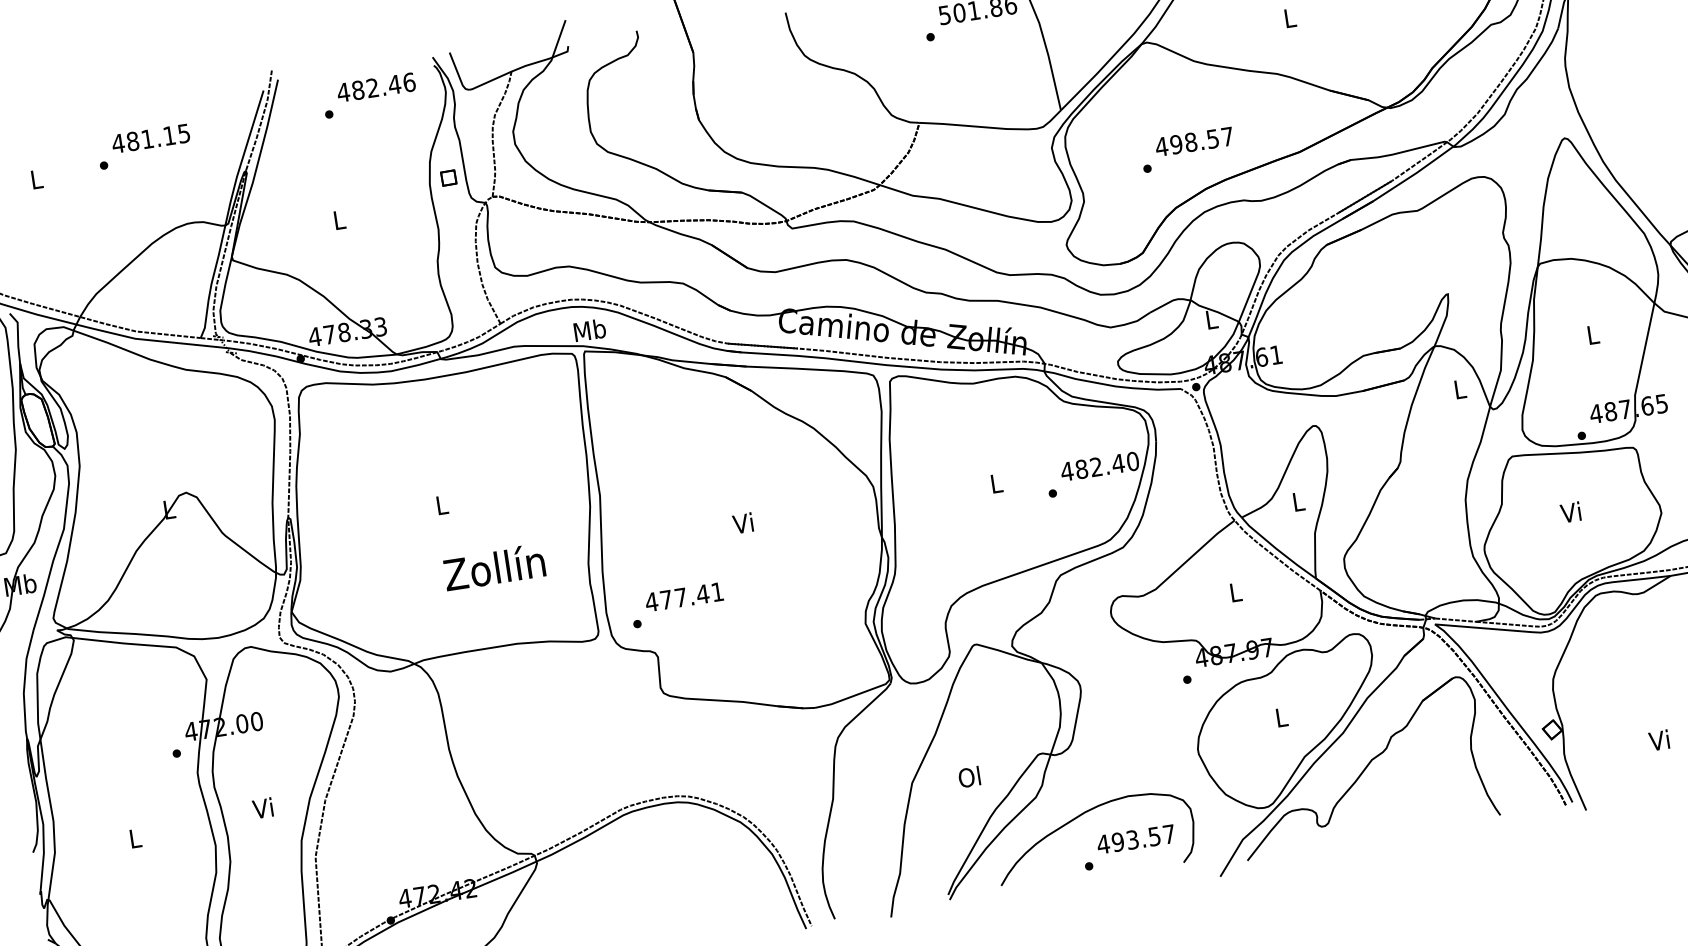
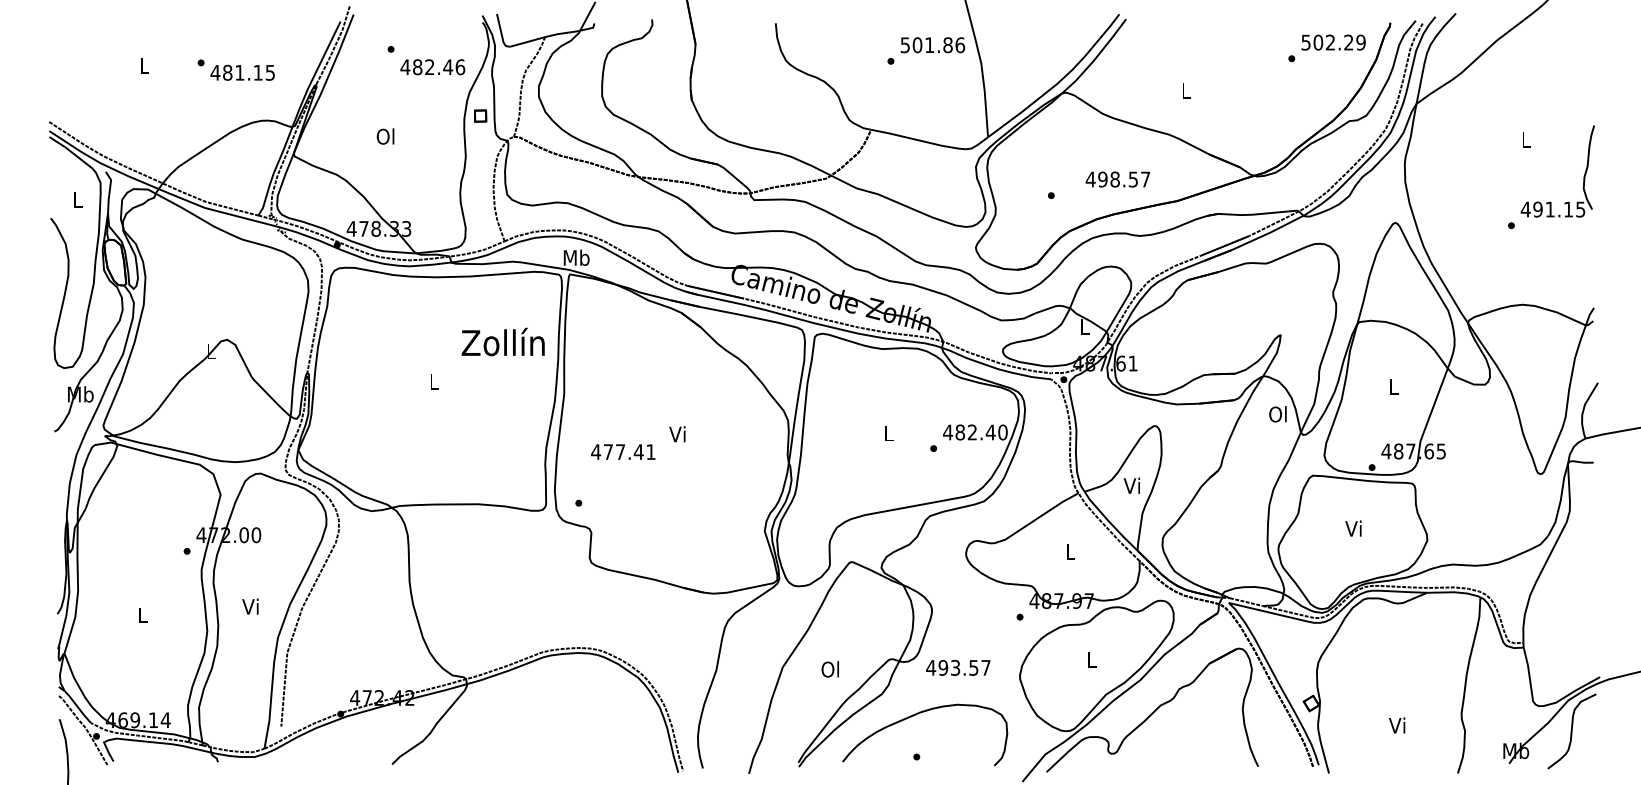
text: (375, 87) -> (432, 67), moved
text: (150, 138) -> (242, 72), moved
text: (1193, 141) -> (1117, 179), moved
text: (338, 219) -> (385, 136), L -> Ol
text: (1458, 389) -> (1277, 414), L -> Ol
text: (1296, 501) -> (1131, 485), L -> Vi
text: (493, 566) -> (502, 341), moved
text: (684, 596) -> (623, 451), moved
text: (1136, 838) -> (958, 667), moved

